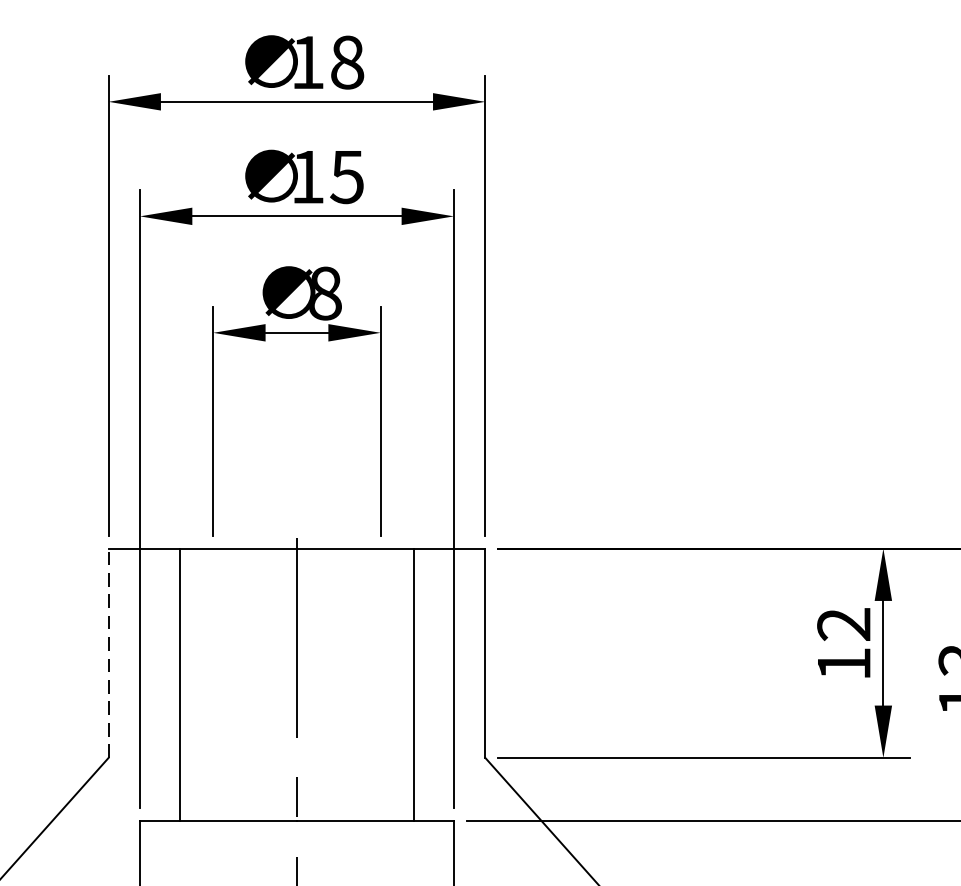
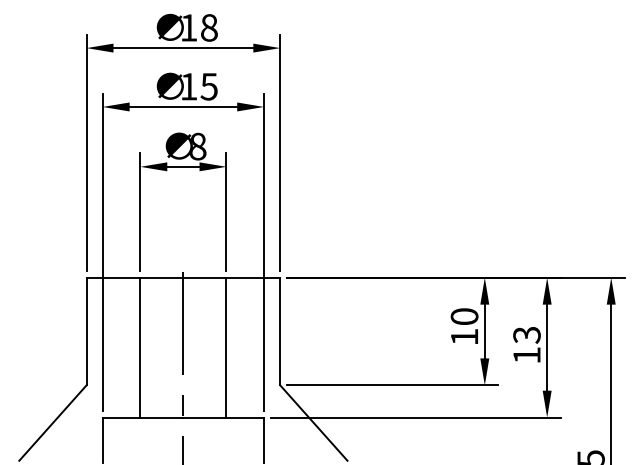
text: (843, 624) -> (464, 316), 12 -> 10
line: (108, 653) -> (86, 331), dashed -> solid
line: (180, 684) -> (140, 347), moved
line: (413, 684) -> (226, 347), moved

